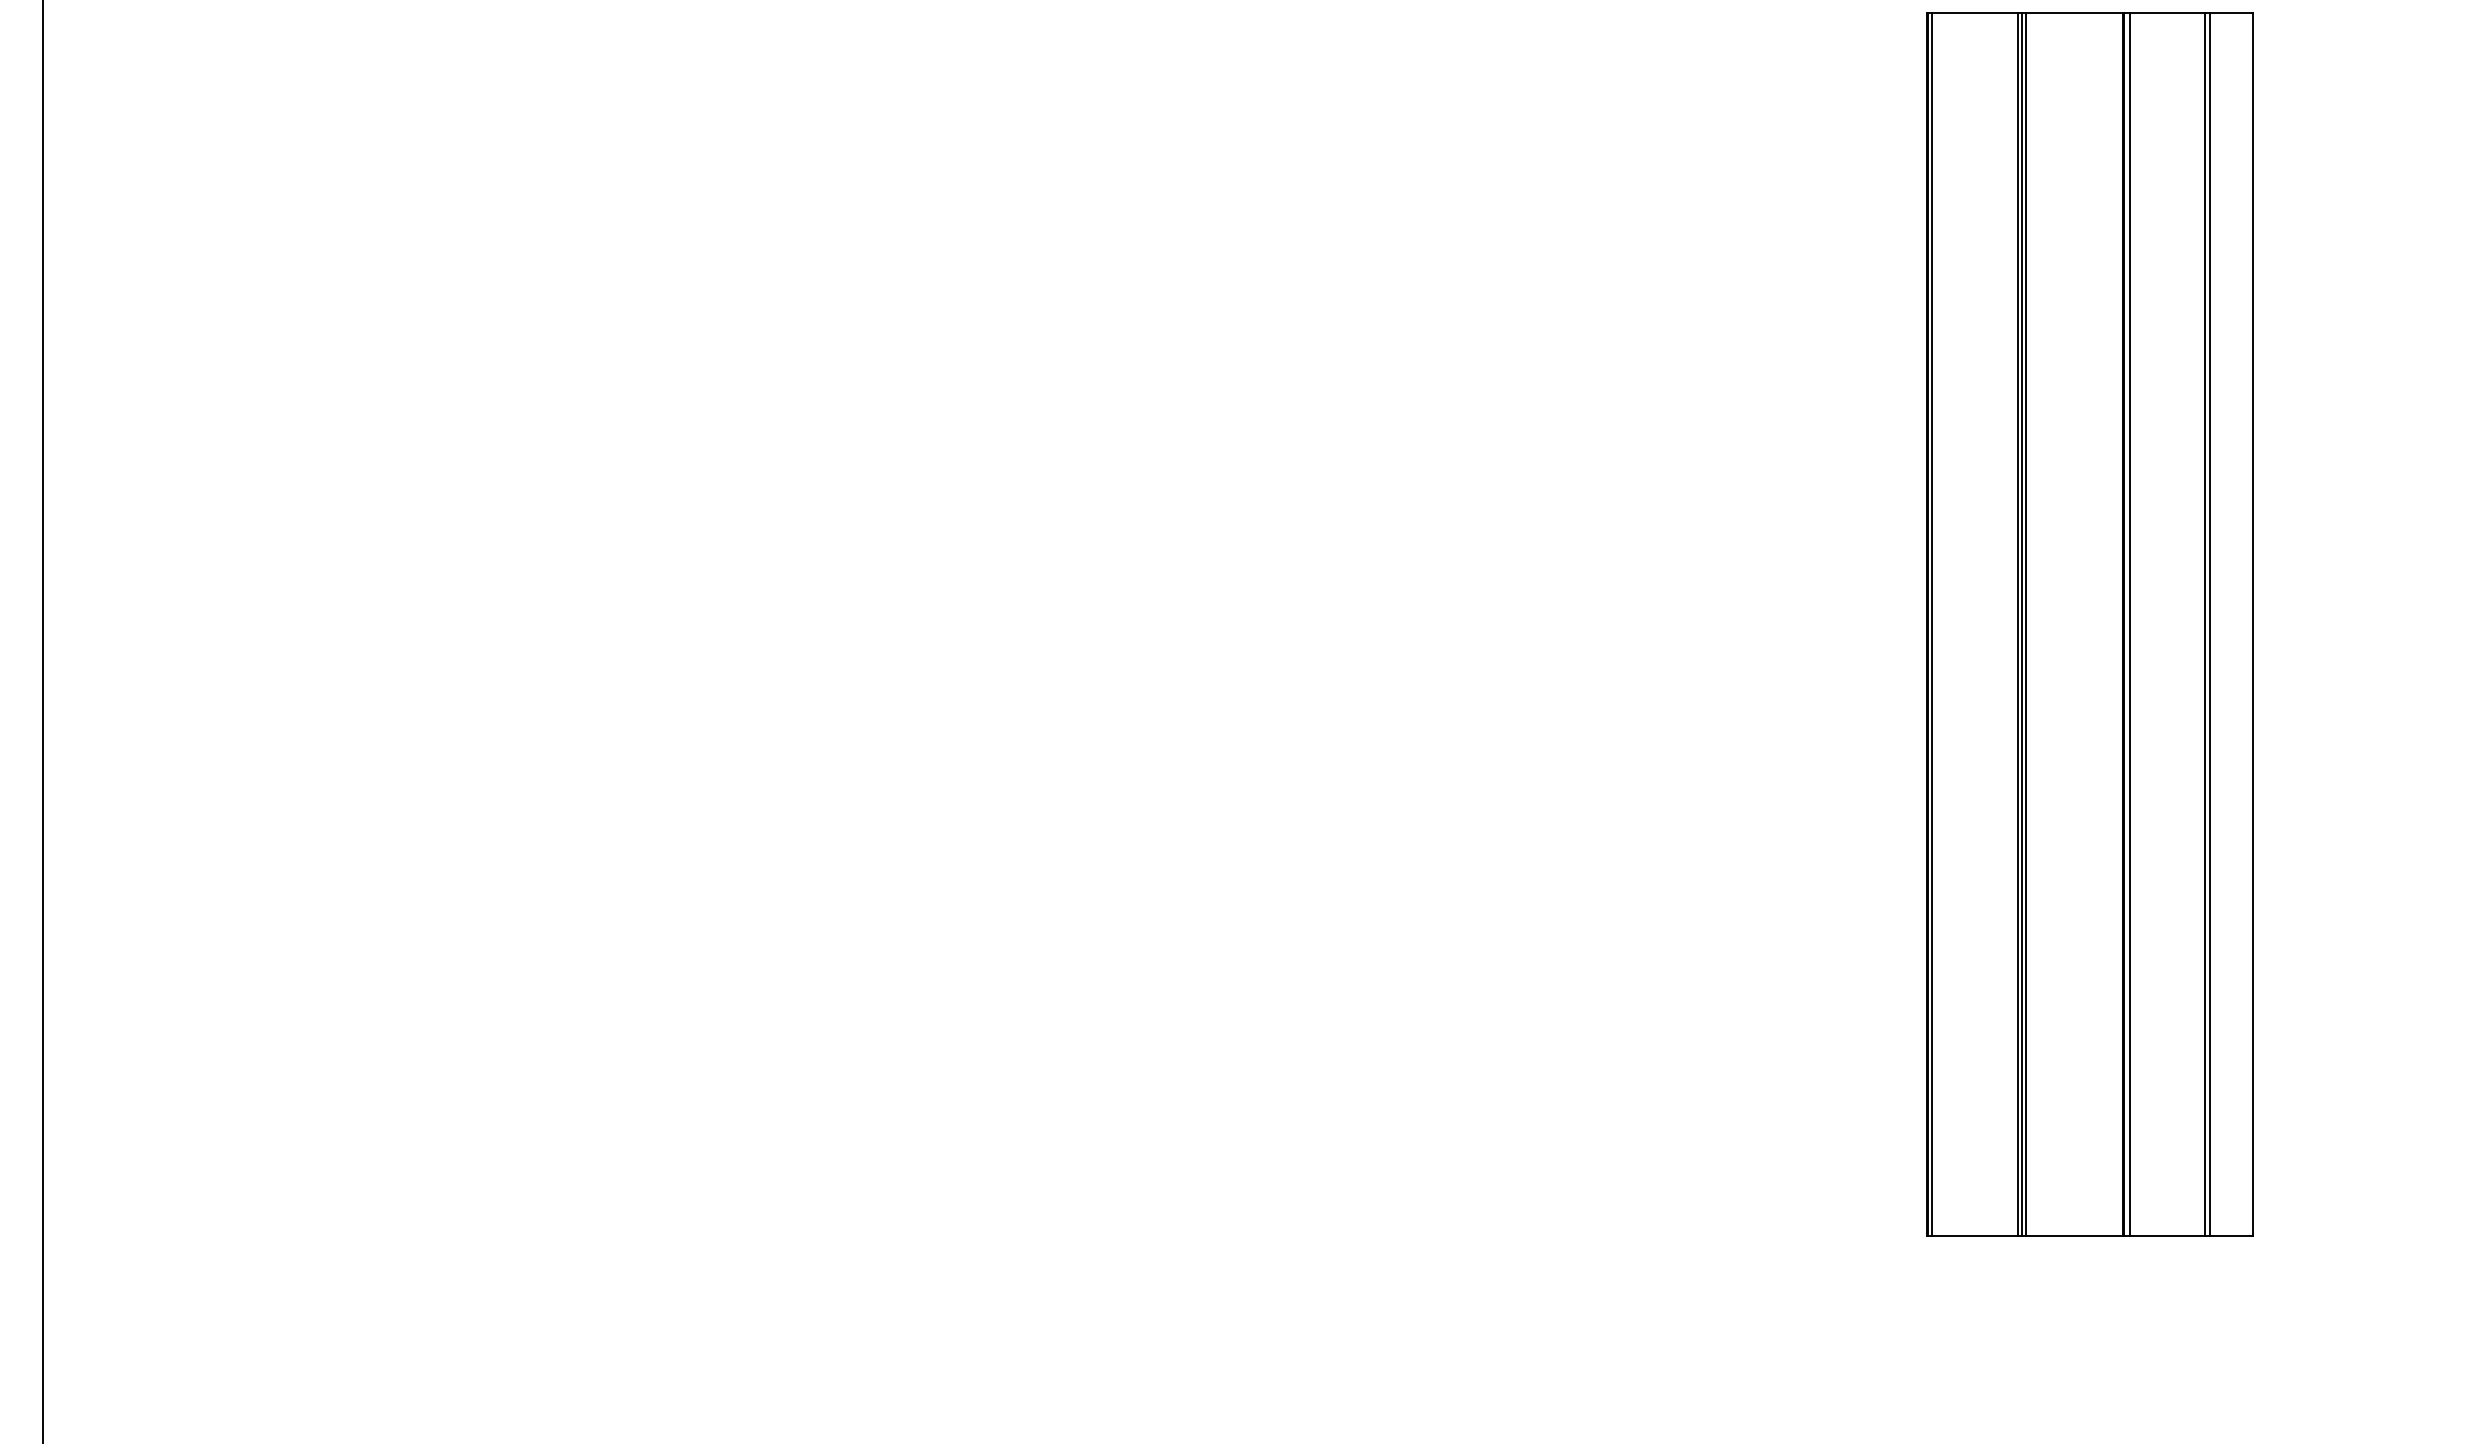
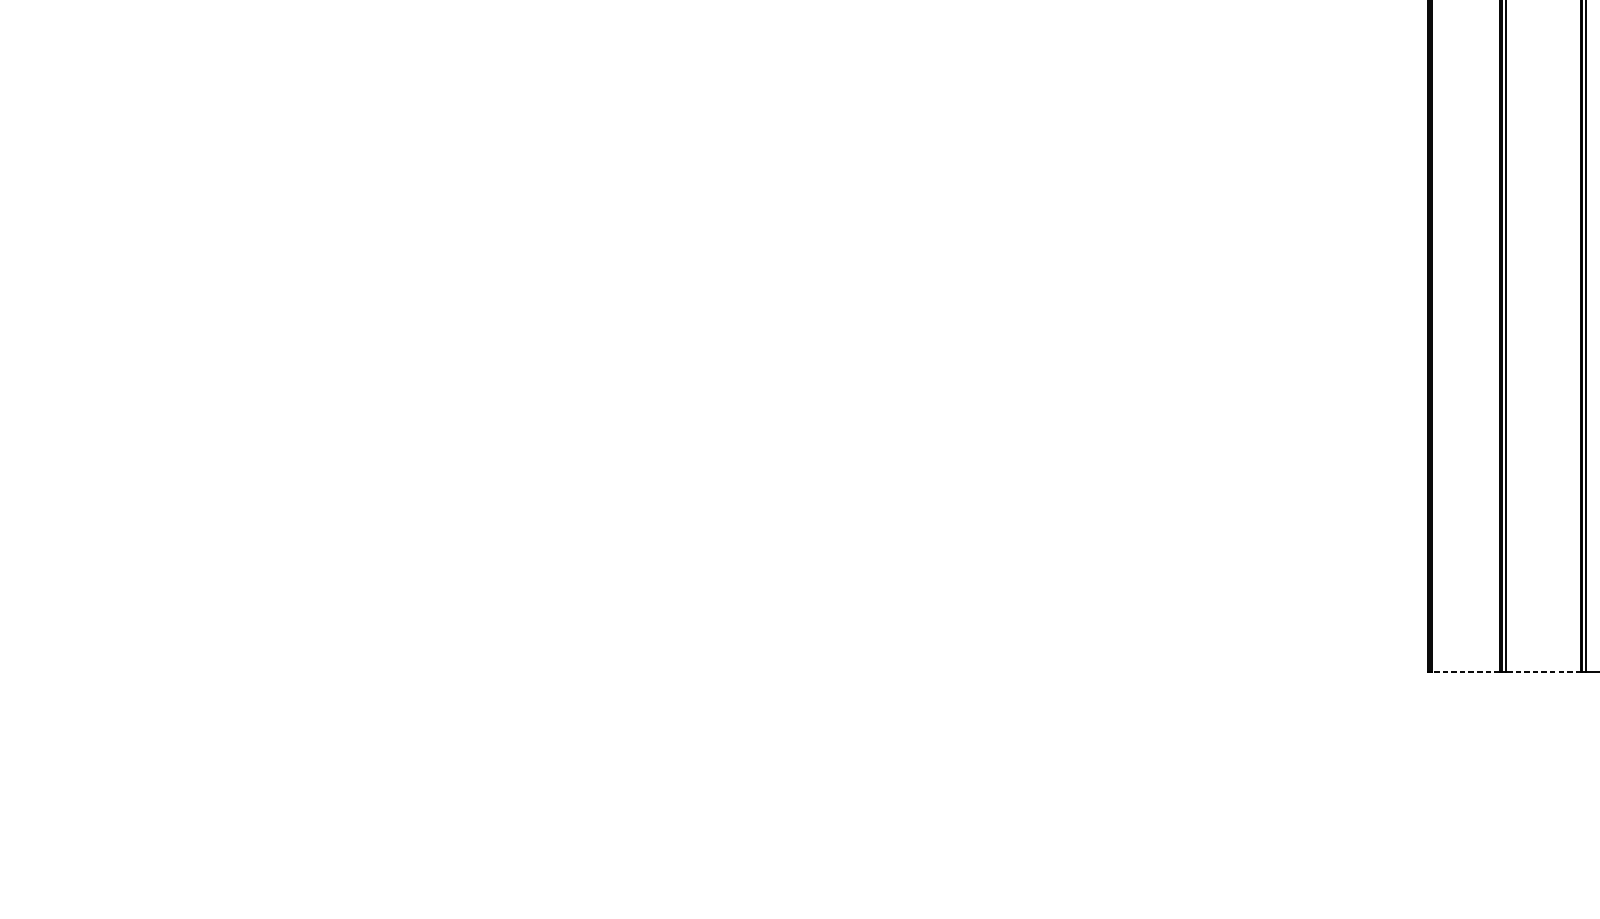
line: (1974, 1235) -> (1465, 671), solid -> dashed
line: (2074, 1235) -> (1543, 671), solid -> dashed

